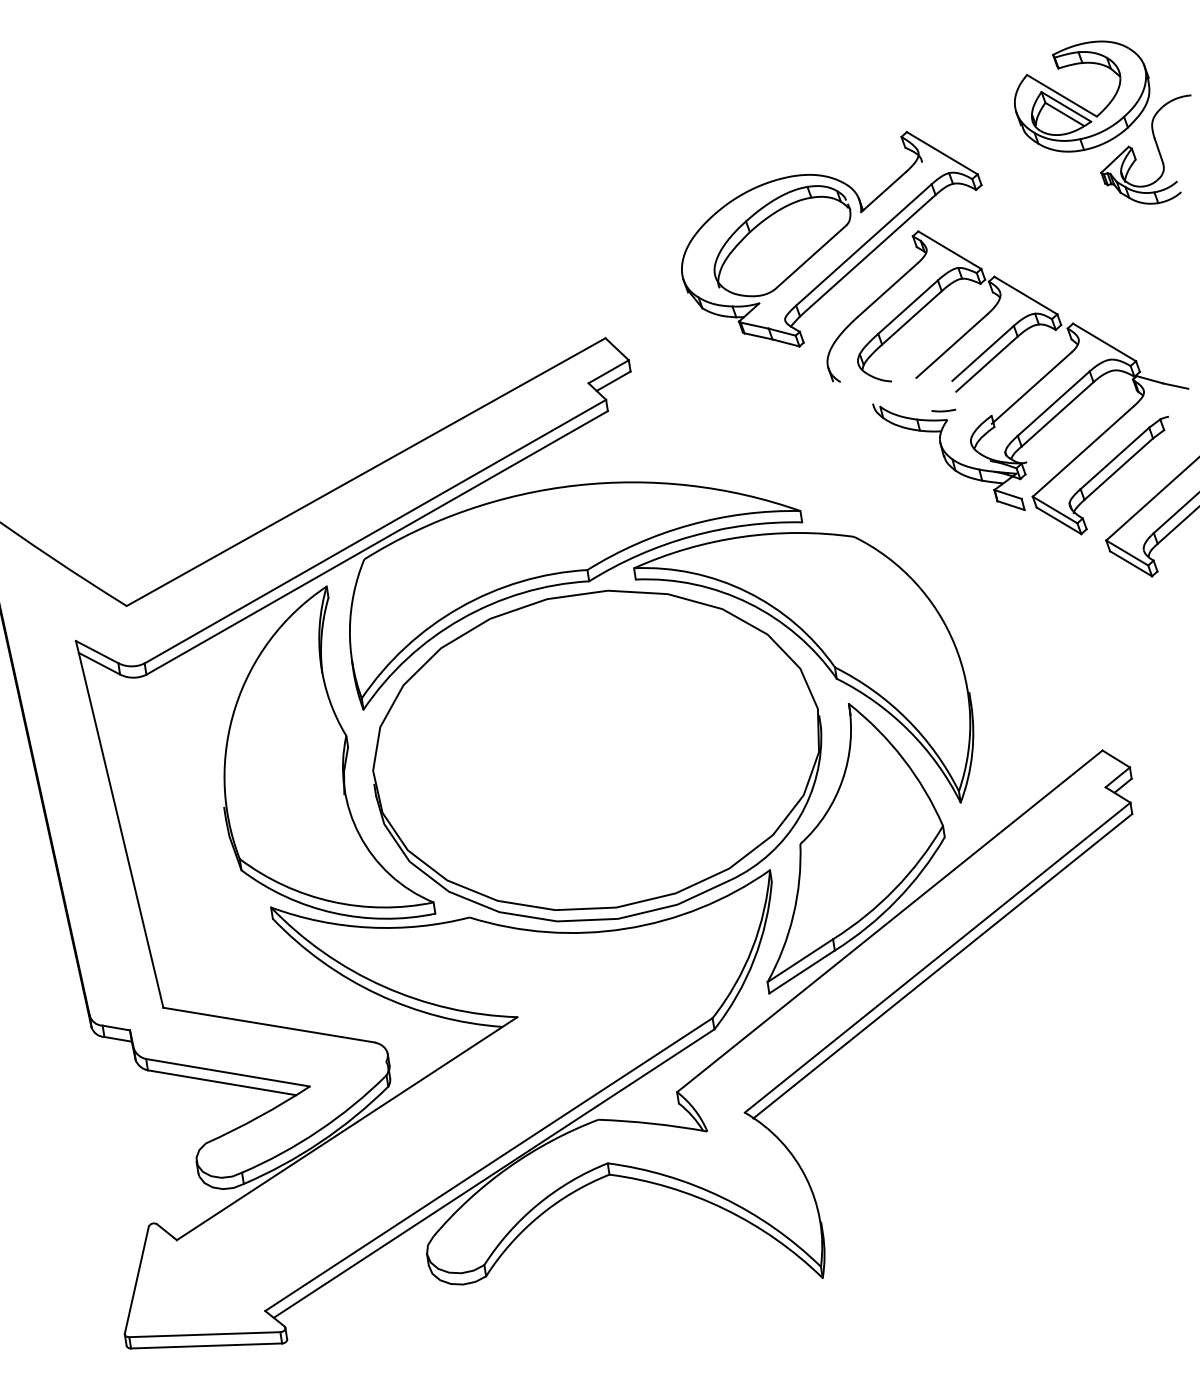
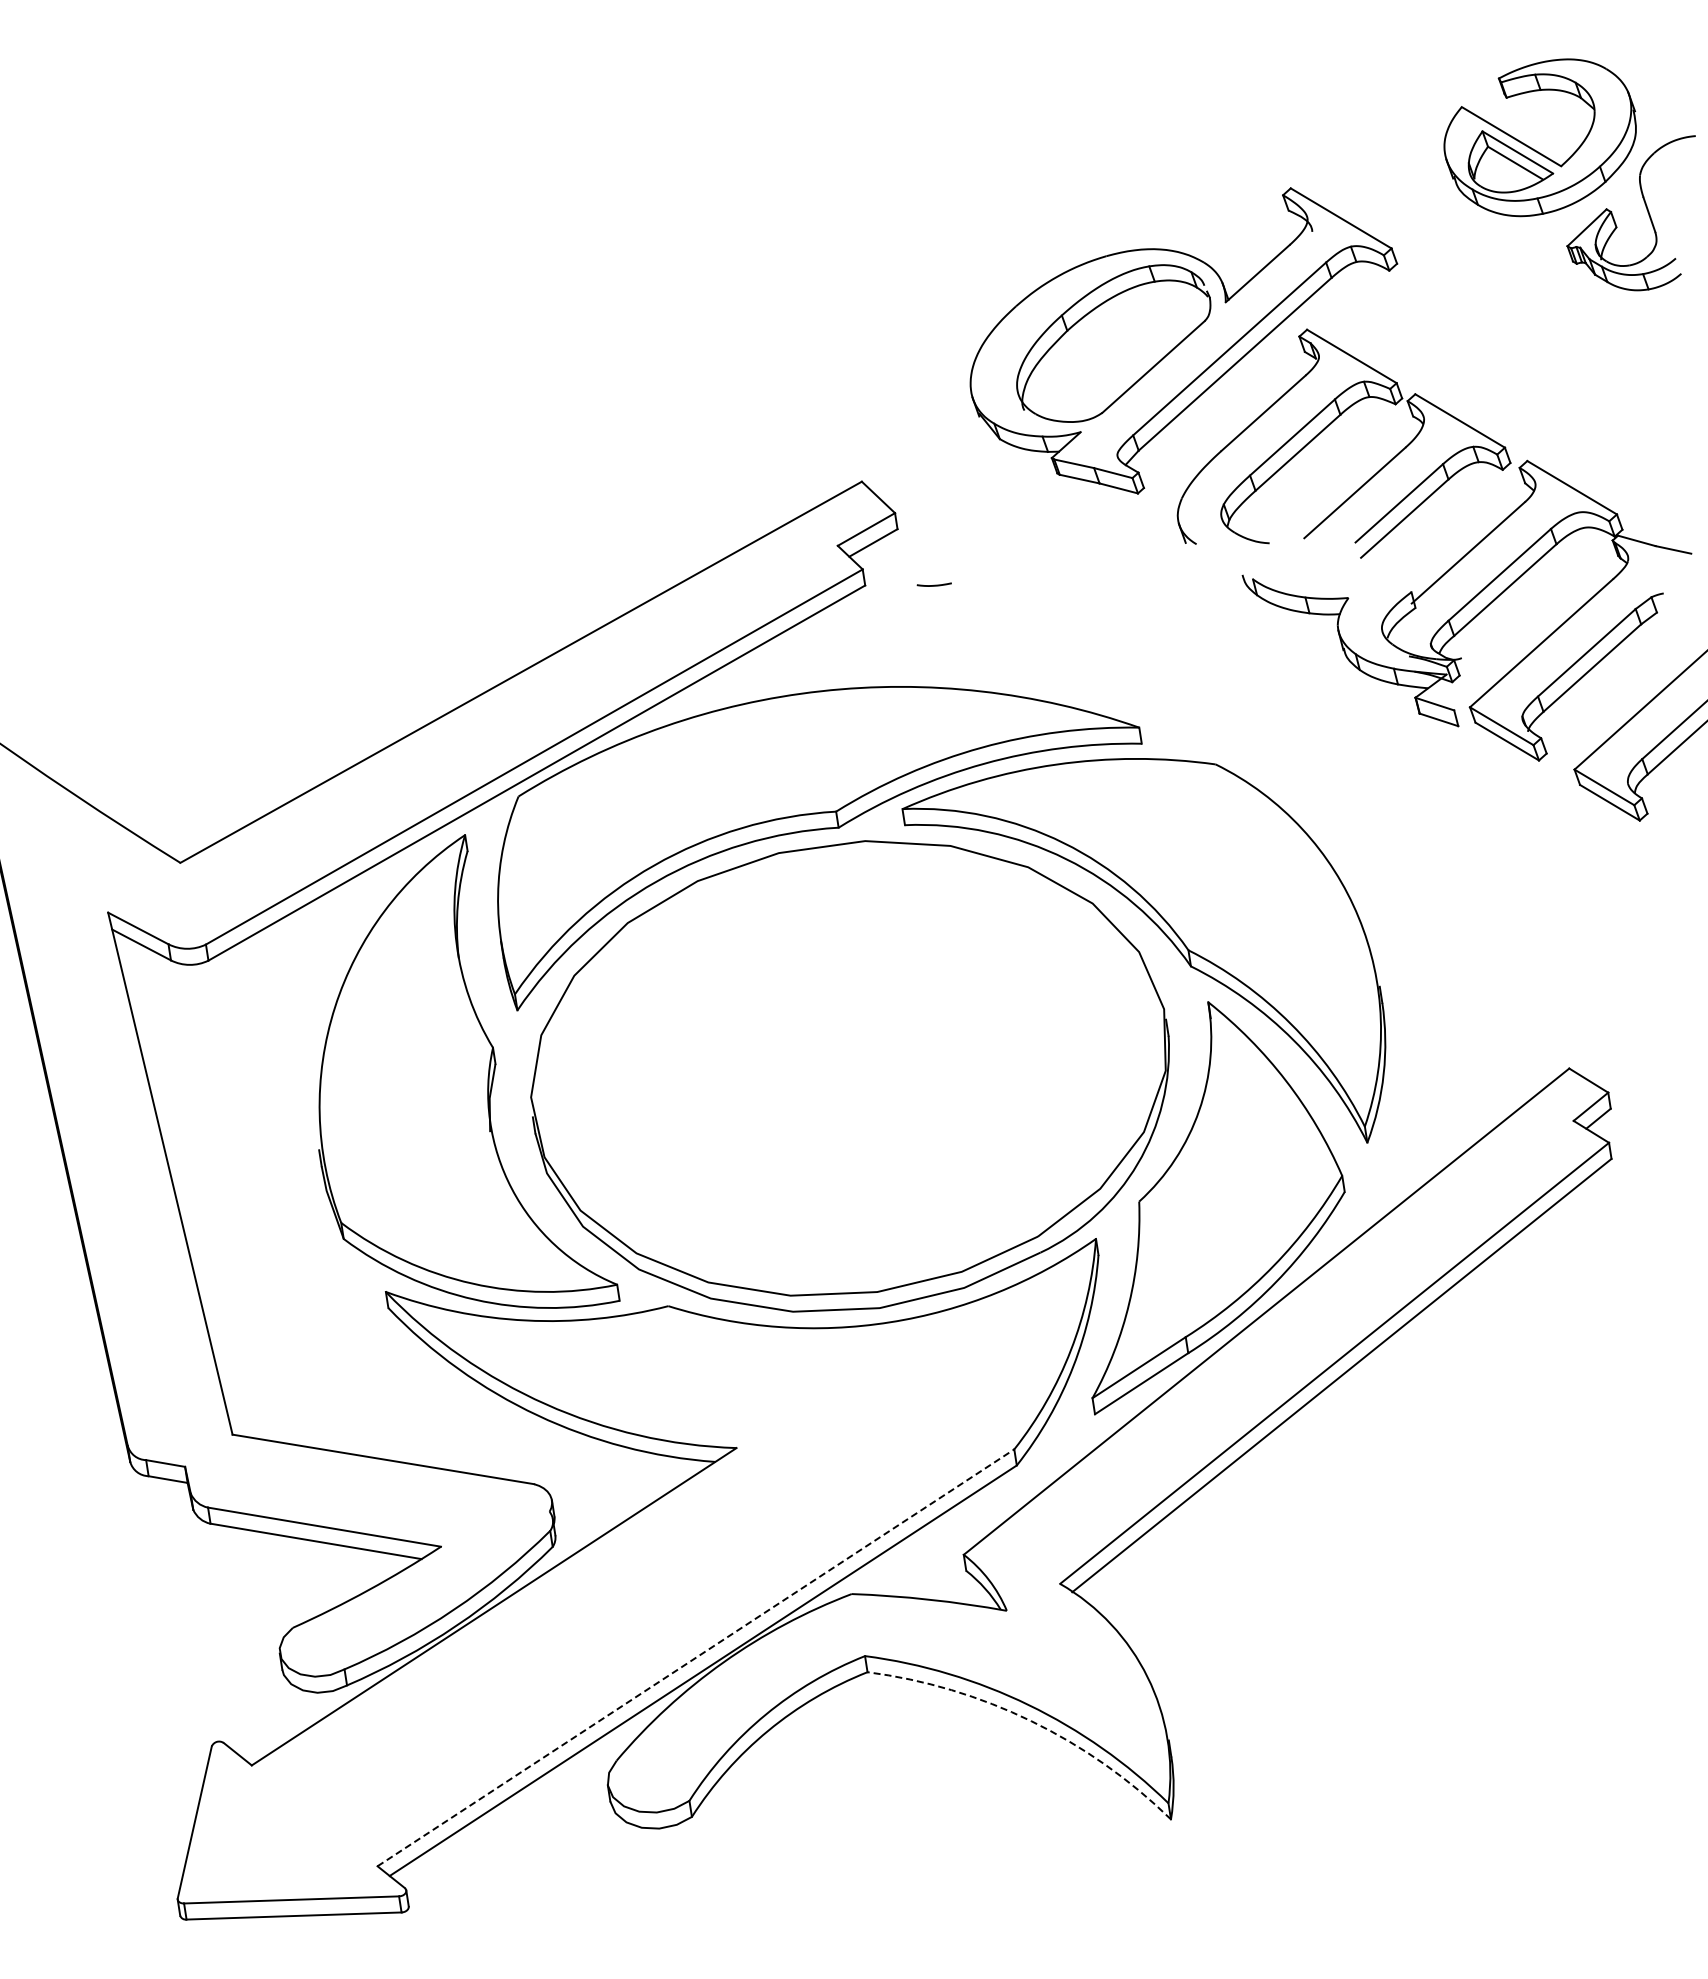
curve: (943, 410) -> (934, 584), moved
line: (488, 1164) -> (695, 1657), solid -> dashed
arc: (724, 1209) -> (1031, 1721), solid -> dashed

